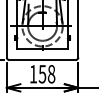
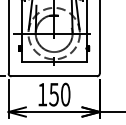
text: (51, 74) -> (65, 94), 158 -> 150

